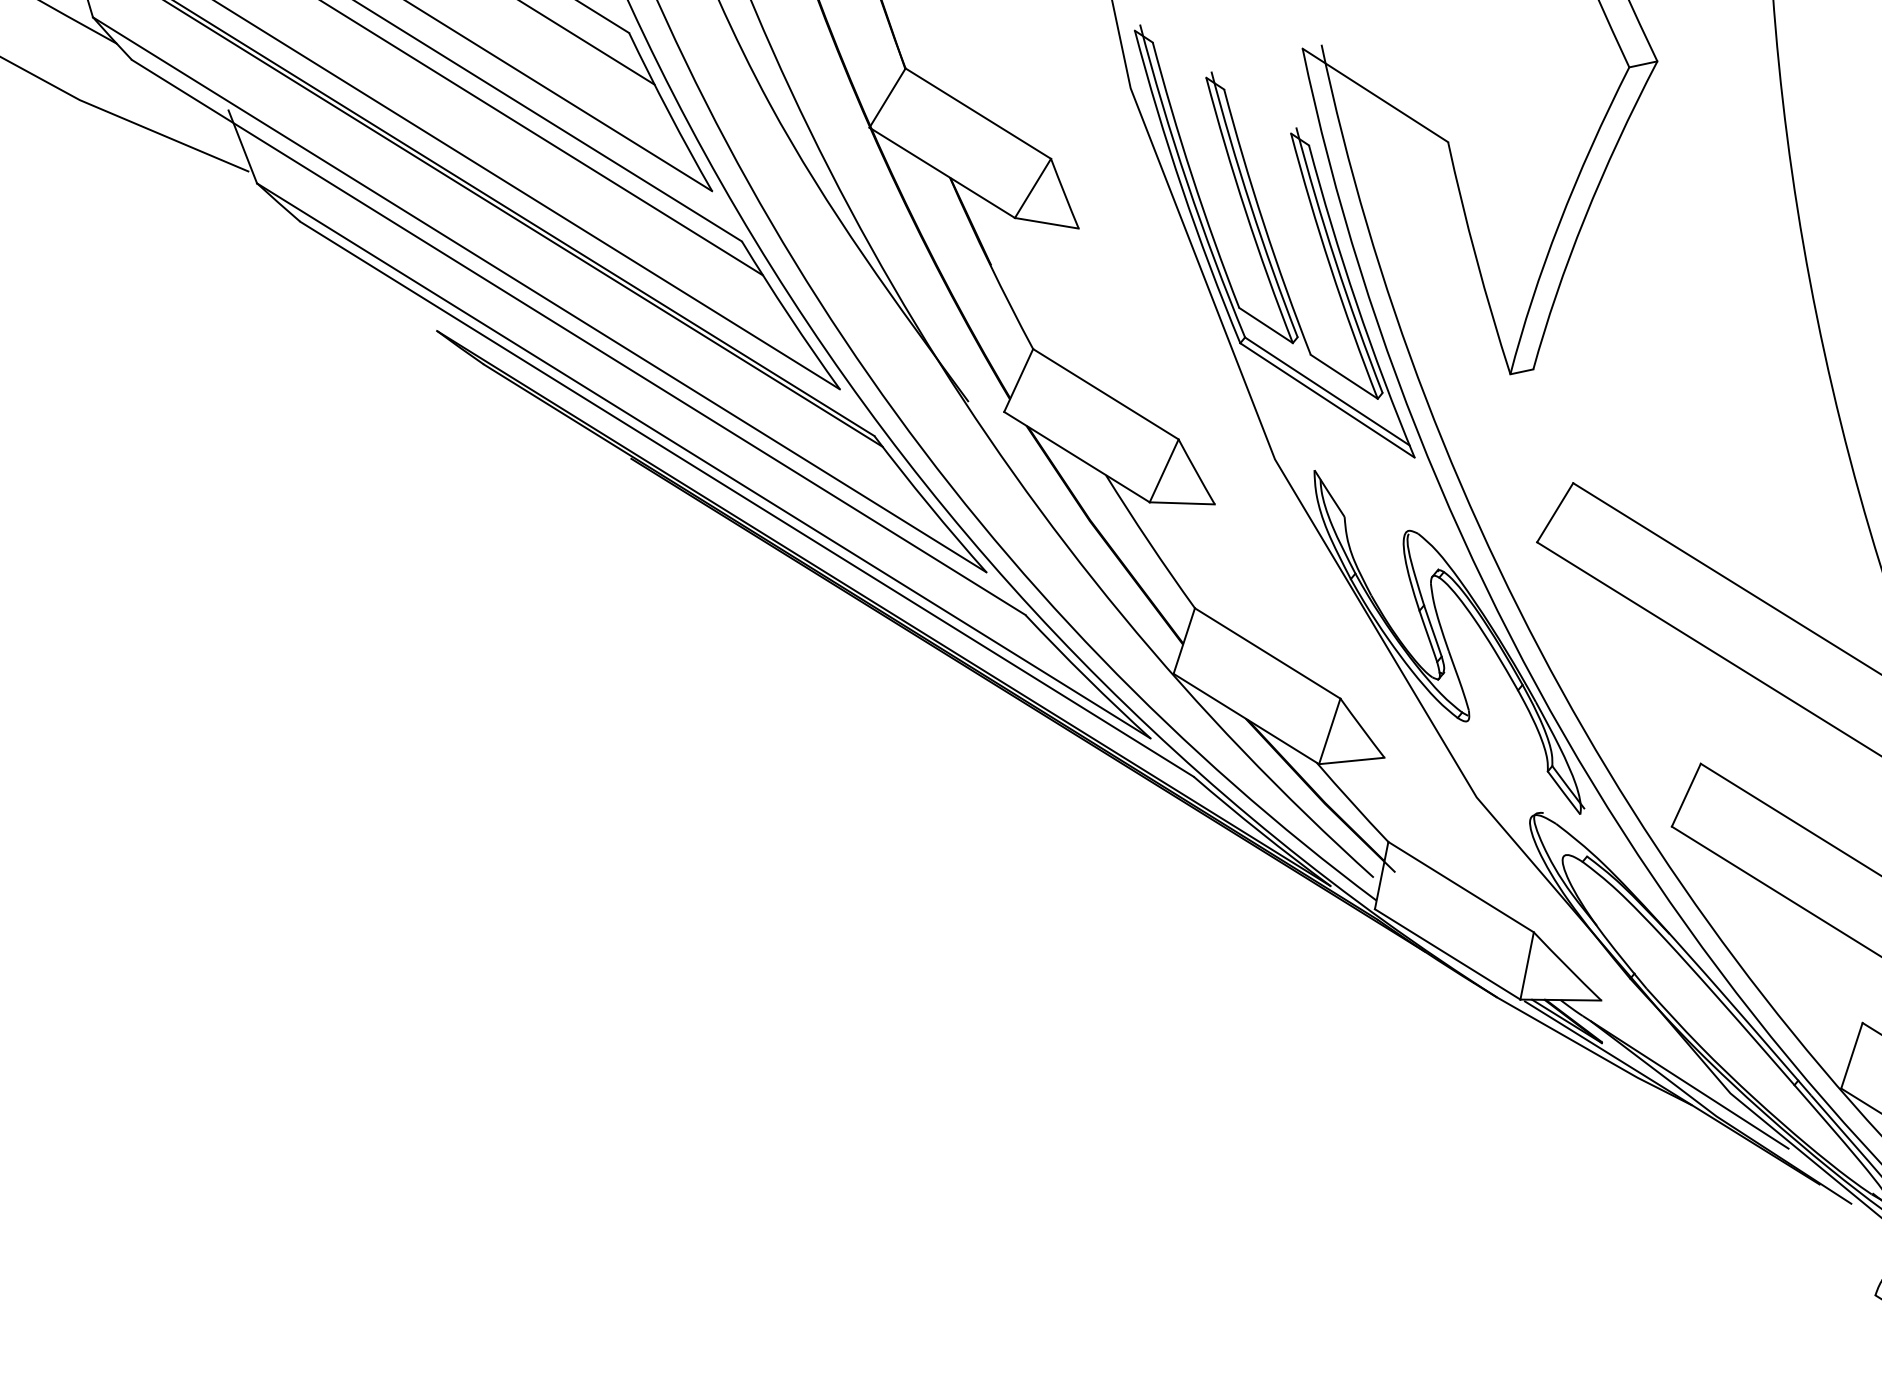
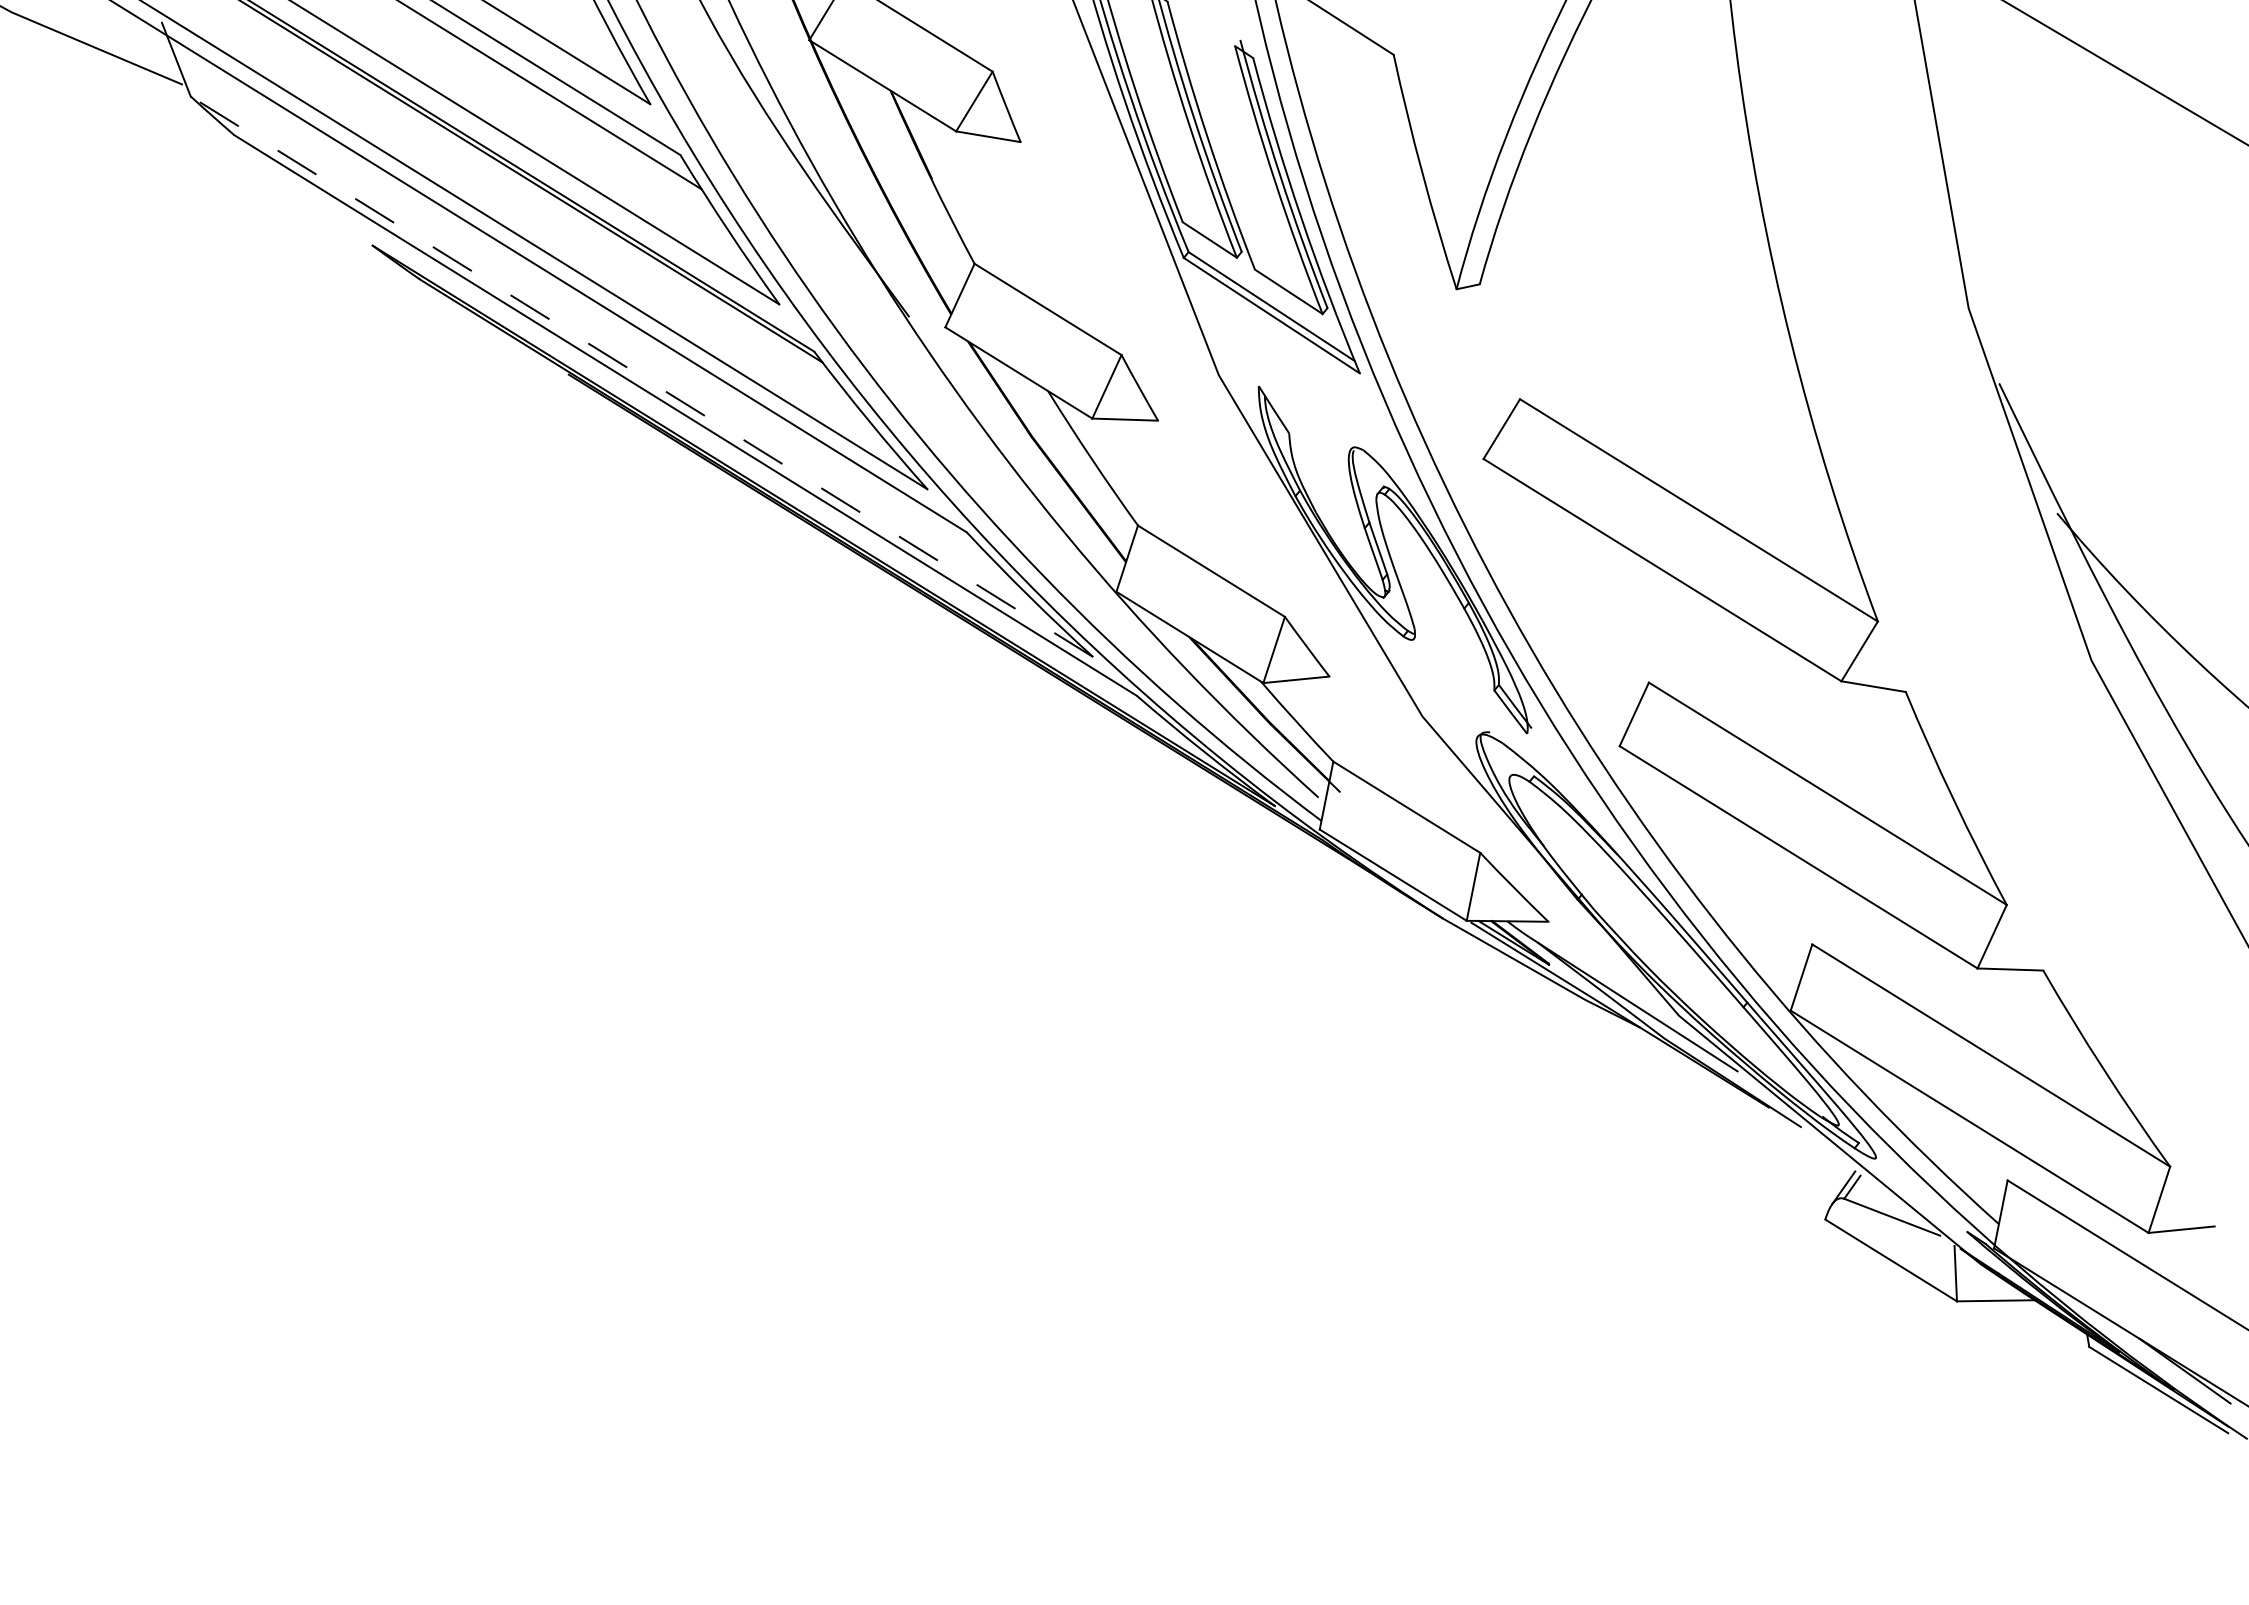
line: (703, 460) -> (641, 376), solid -> dashed

